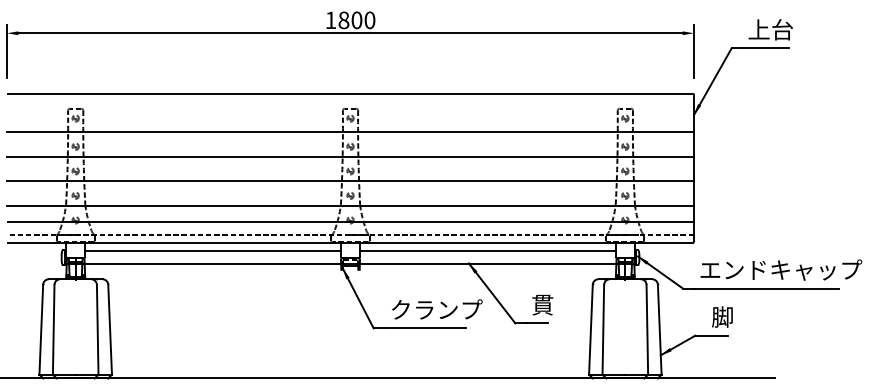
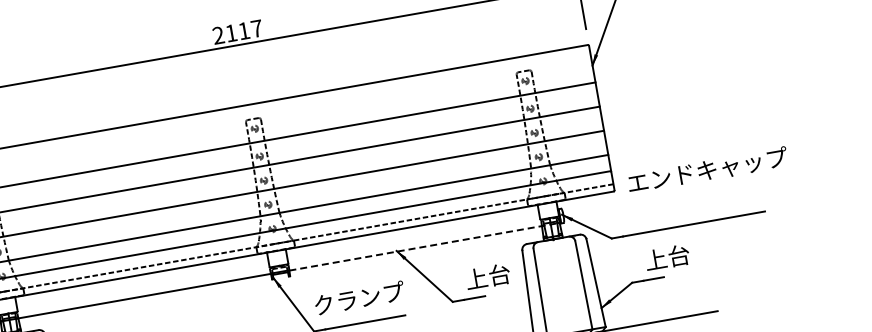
text: (350, 20) -> (237, 32), 1800 -> 2117
line: (212, 251) -> (142, 283), removed
line: (487, 251) -> (412, 235), removed
line: (497, 264) -> (424, 247), solid -> dashed
text: (781, 269) -> (707, 169), moved
text: (554, 304) -> (488, 276), 貫 -> 上台
text: (437, 309) -> (359, 298), moved
text: (734, 316) -> (667, 257), 脚 -> 上台

